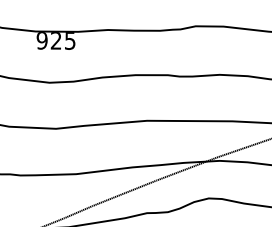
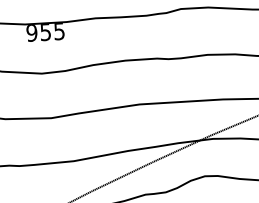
text: (56, 40) -> (45, 31), 925 -> 955

